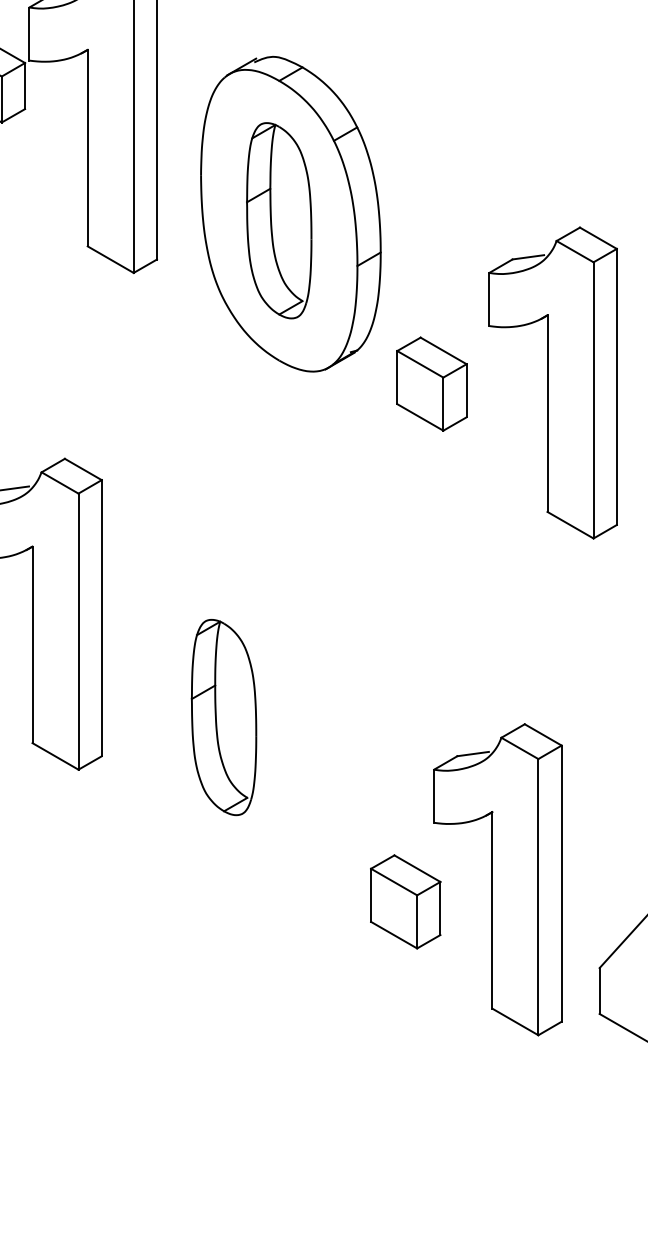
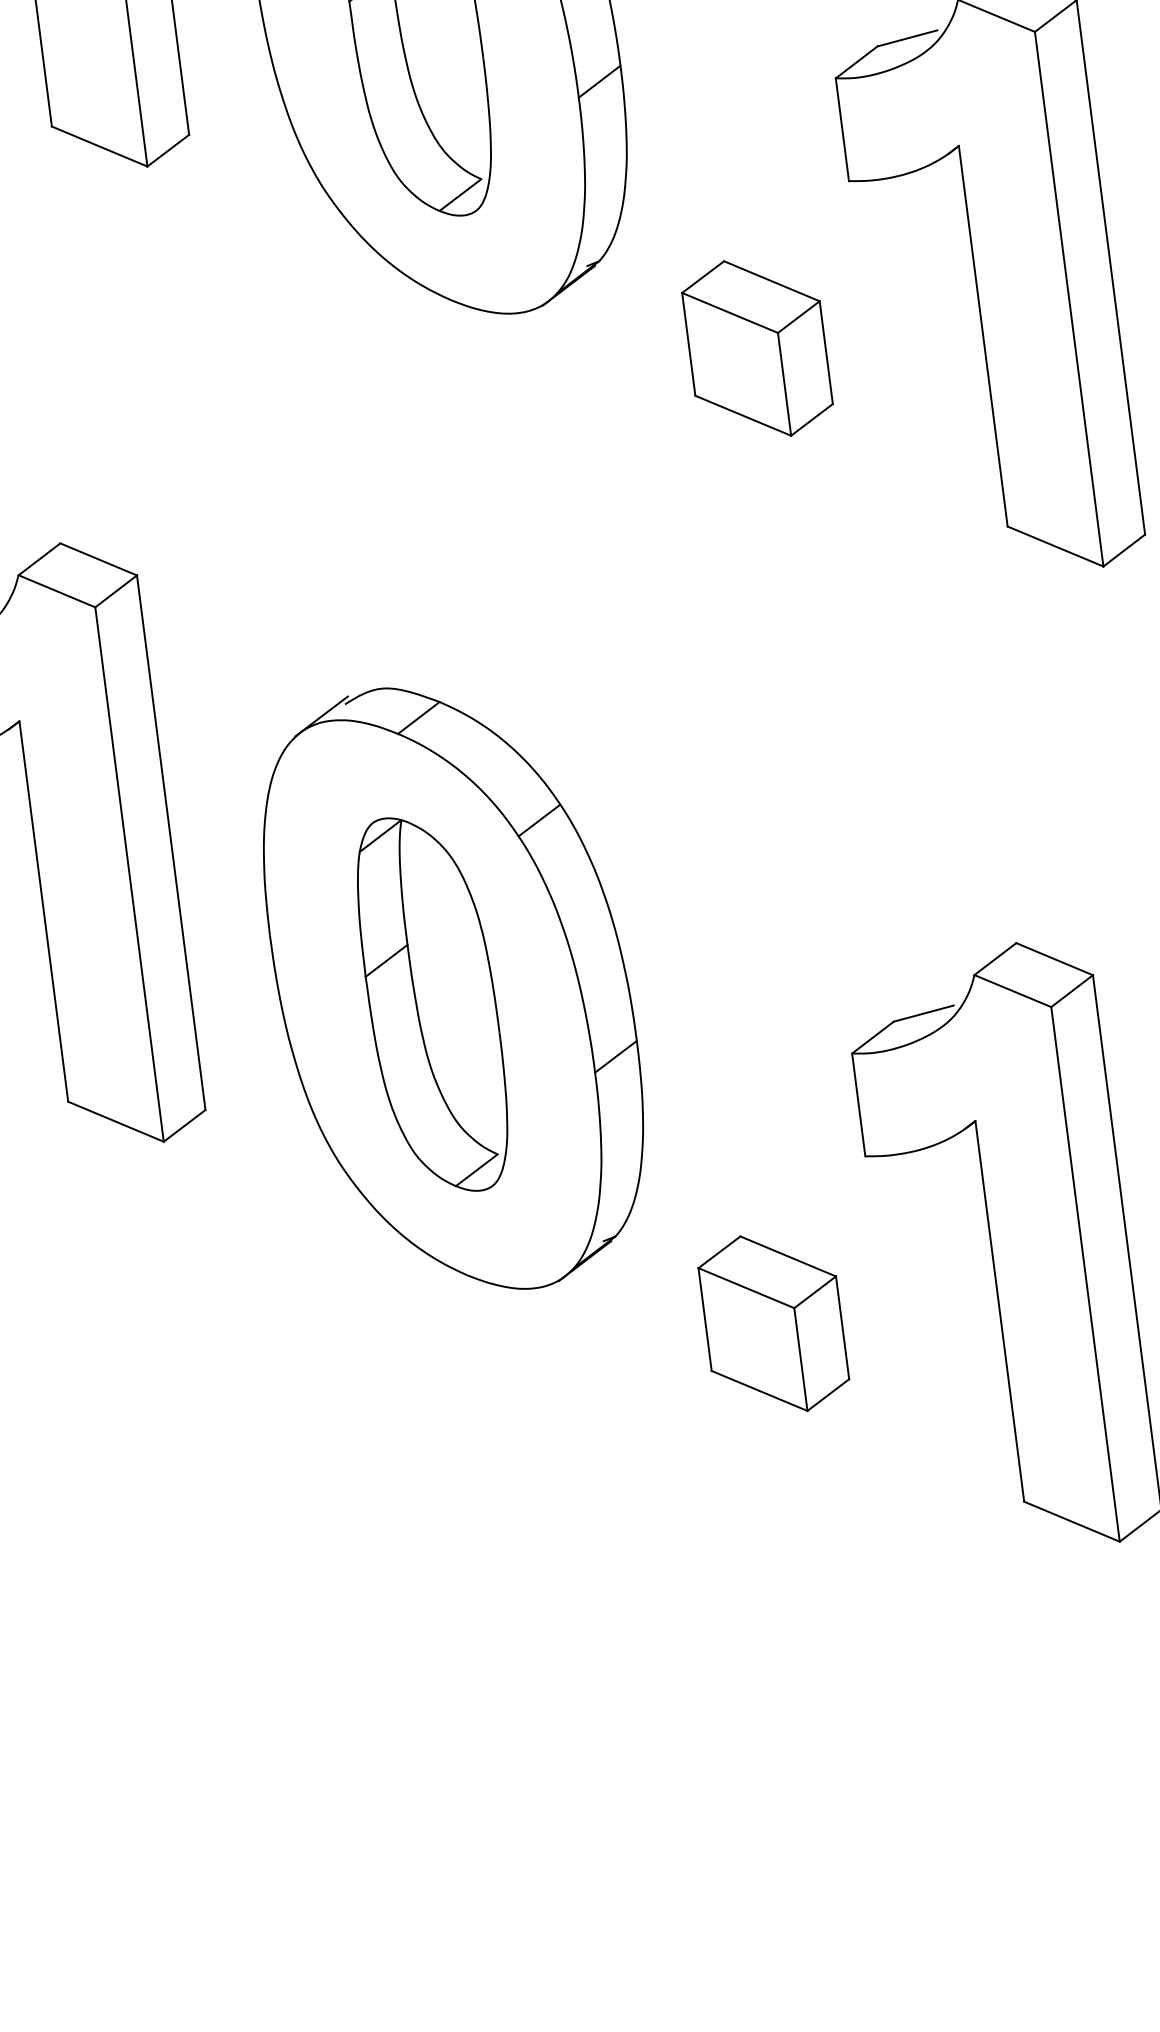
part: (431, 383) -> (756, 347), moved
part: (235, 710) -> (452, 988), added
part: (405, 901) -> (773, 1322), moved

